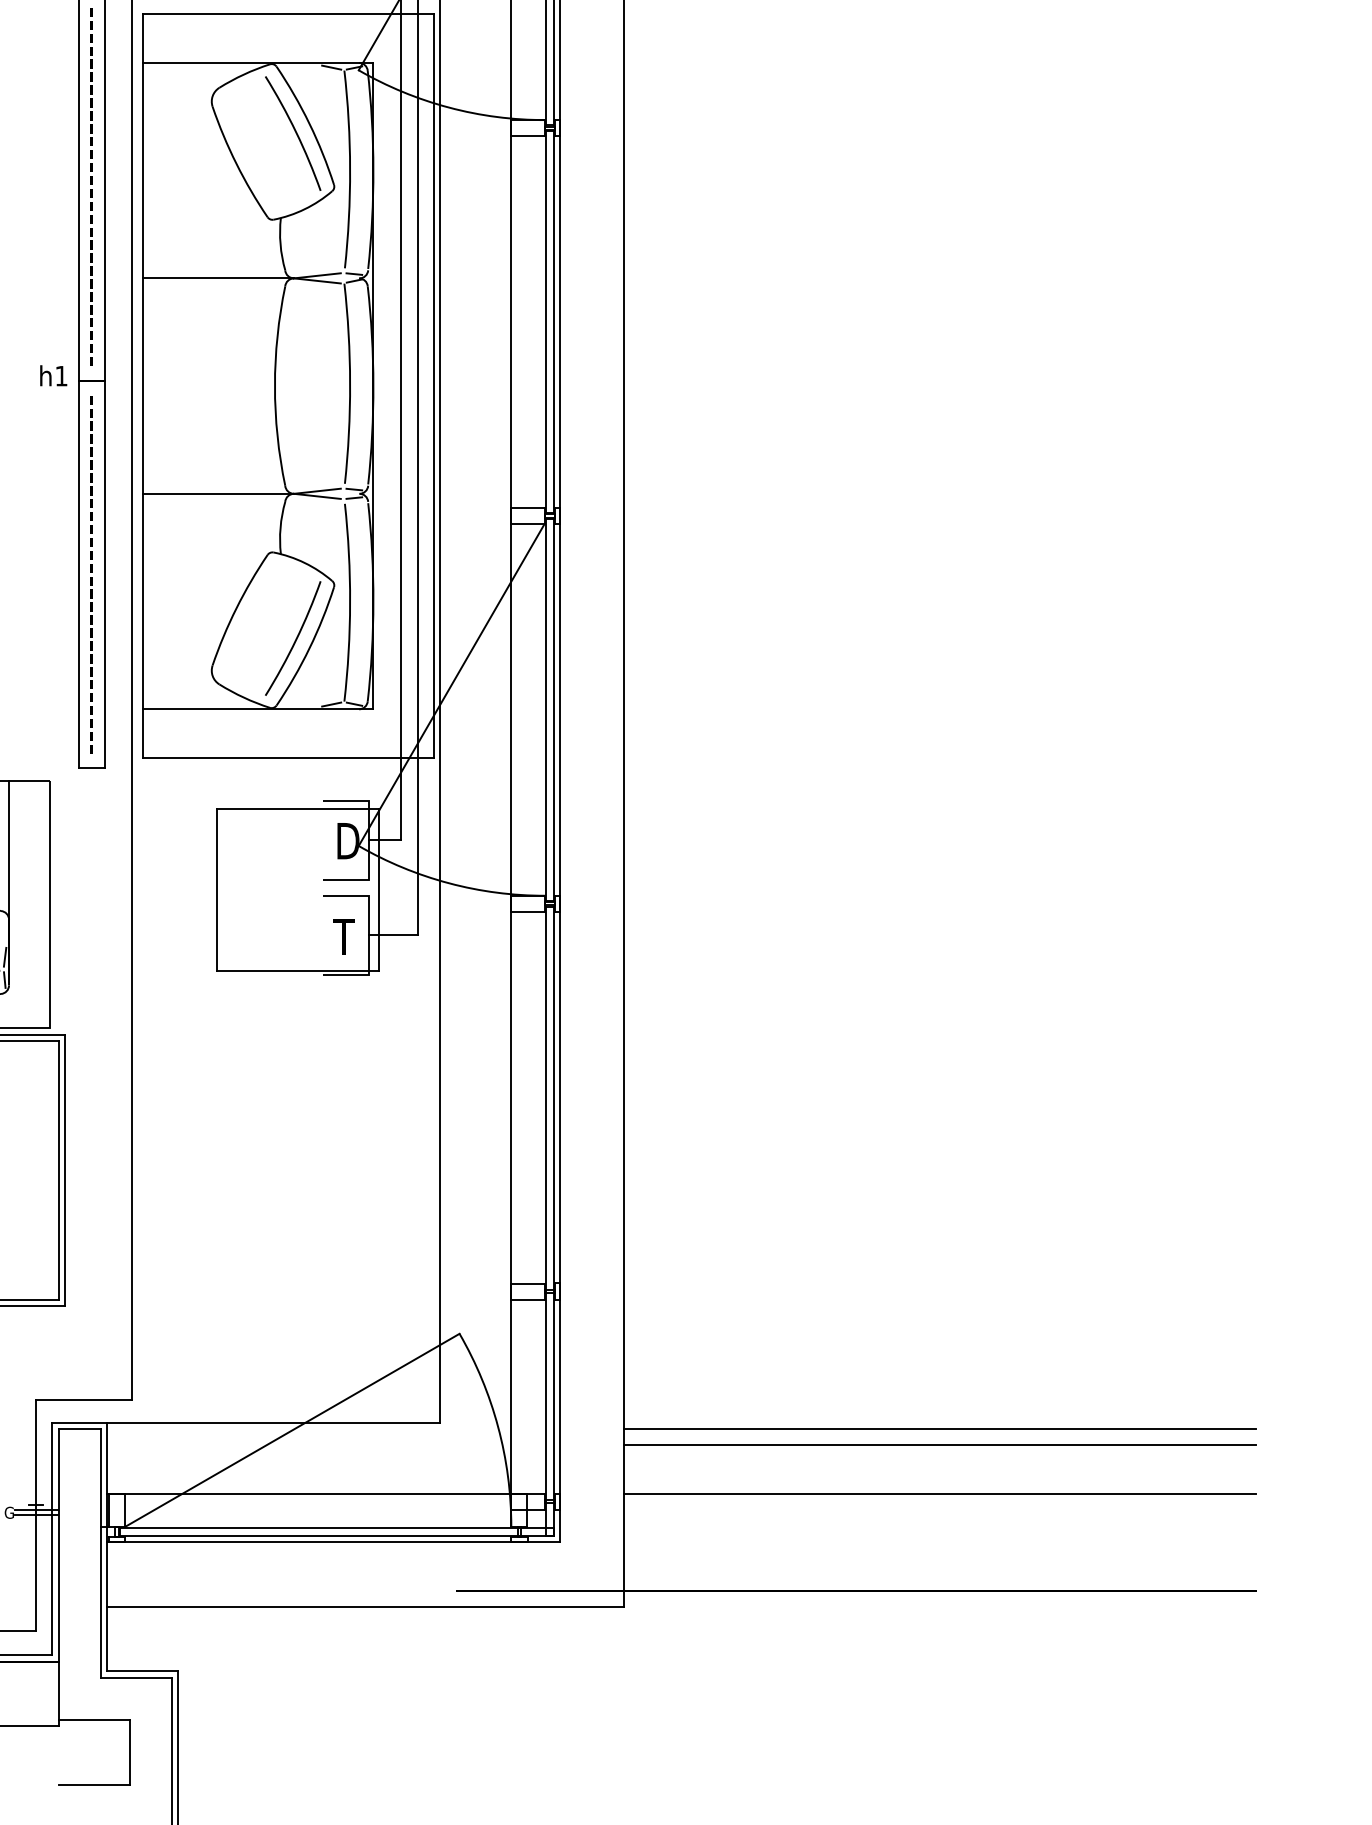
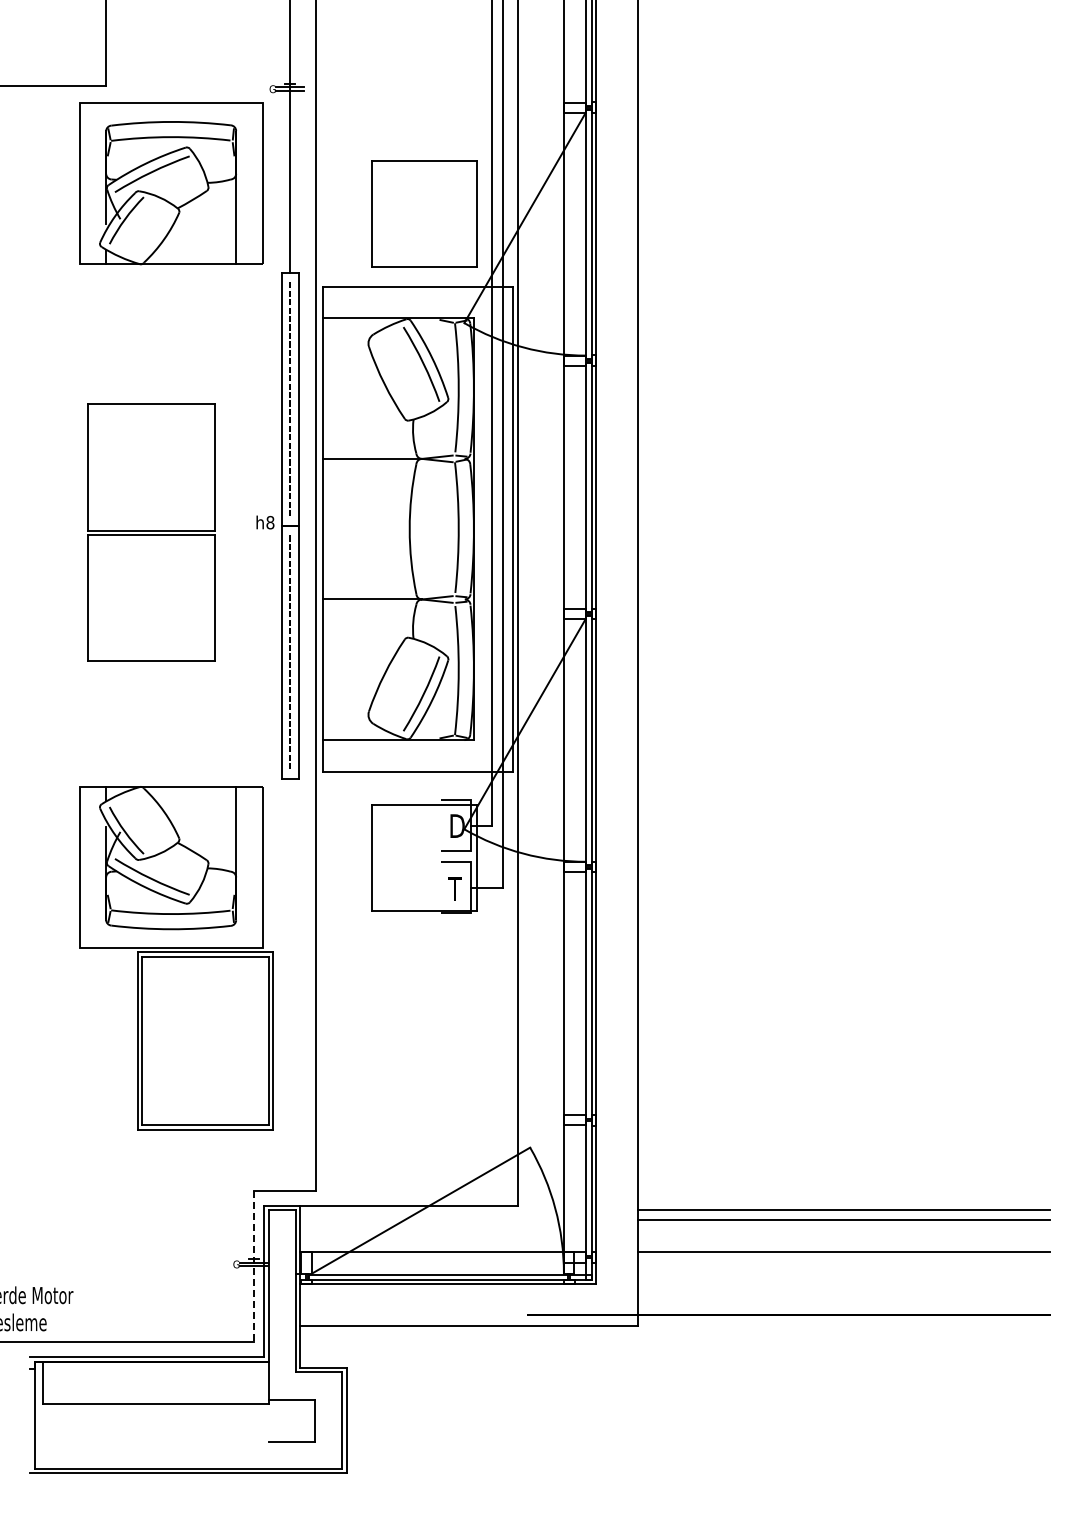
text: (61, 375) -> (270, 522), h1 -> h8
line: (35, 1515) -> (253, 1266), solid -> dashed

